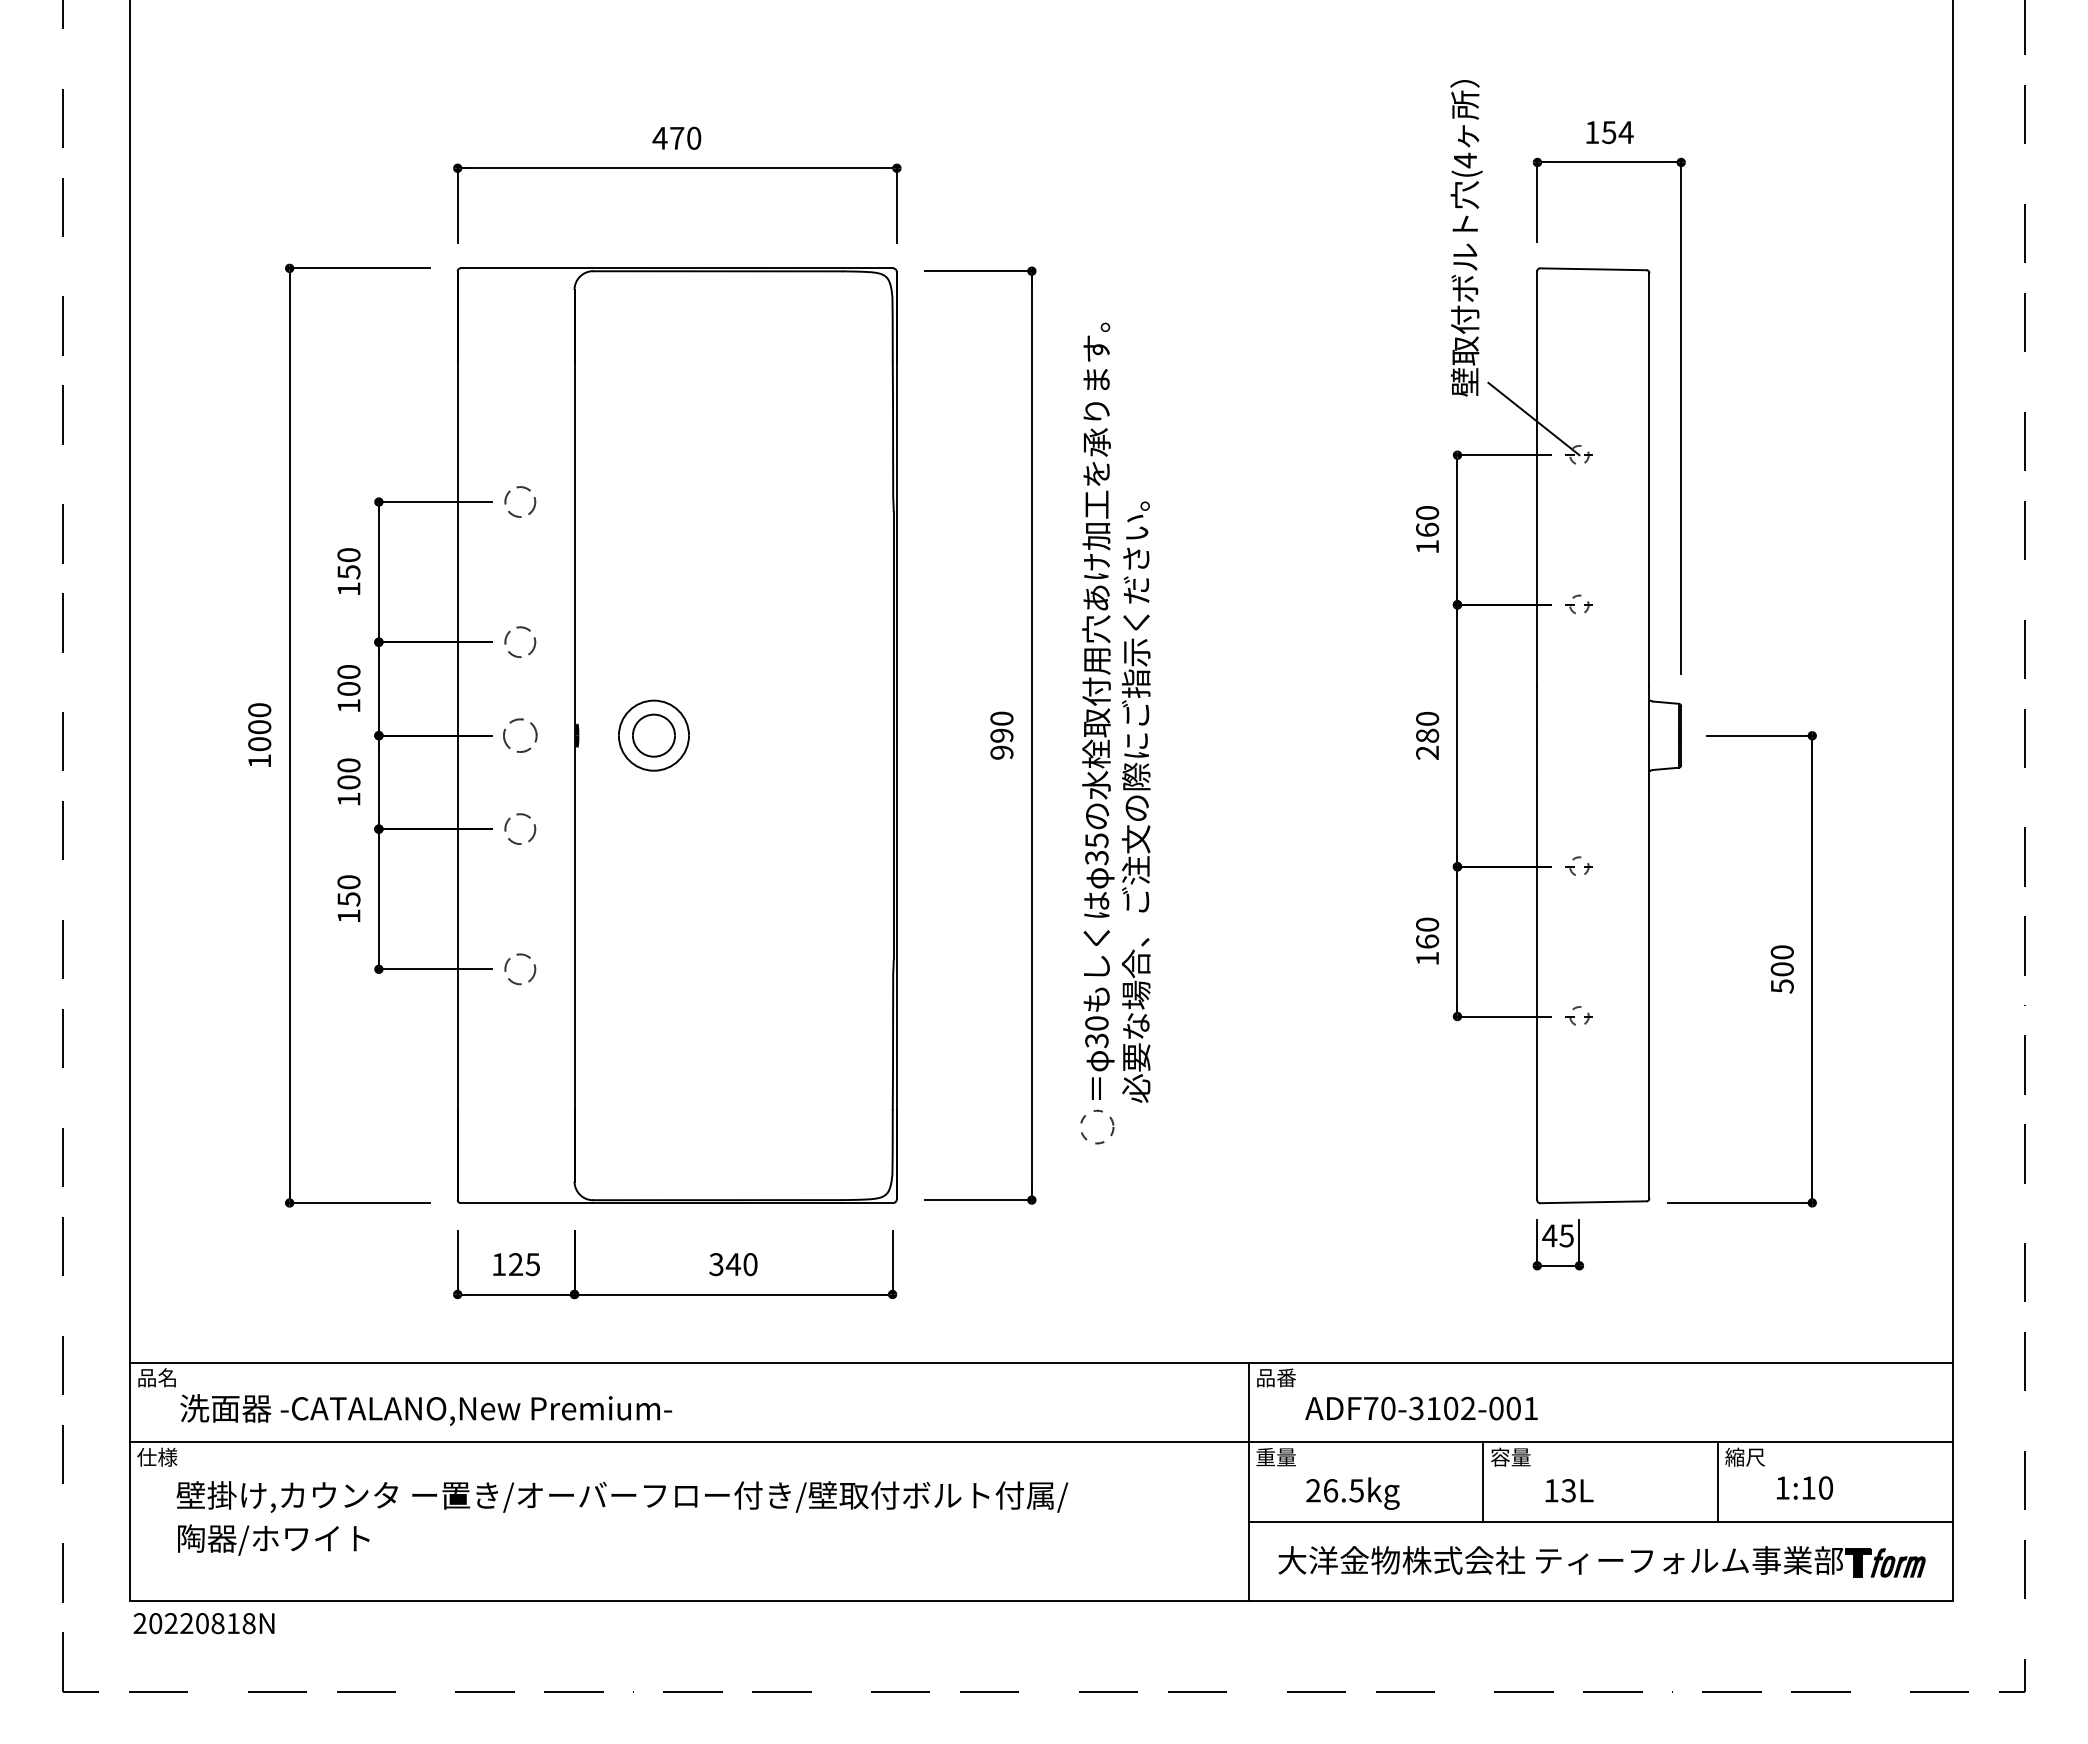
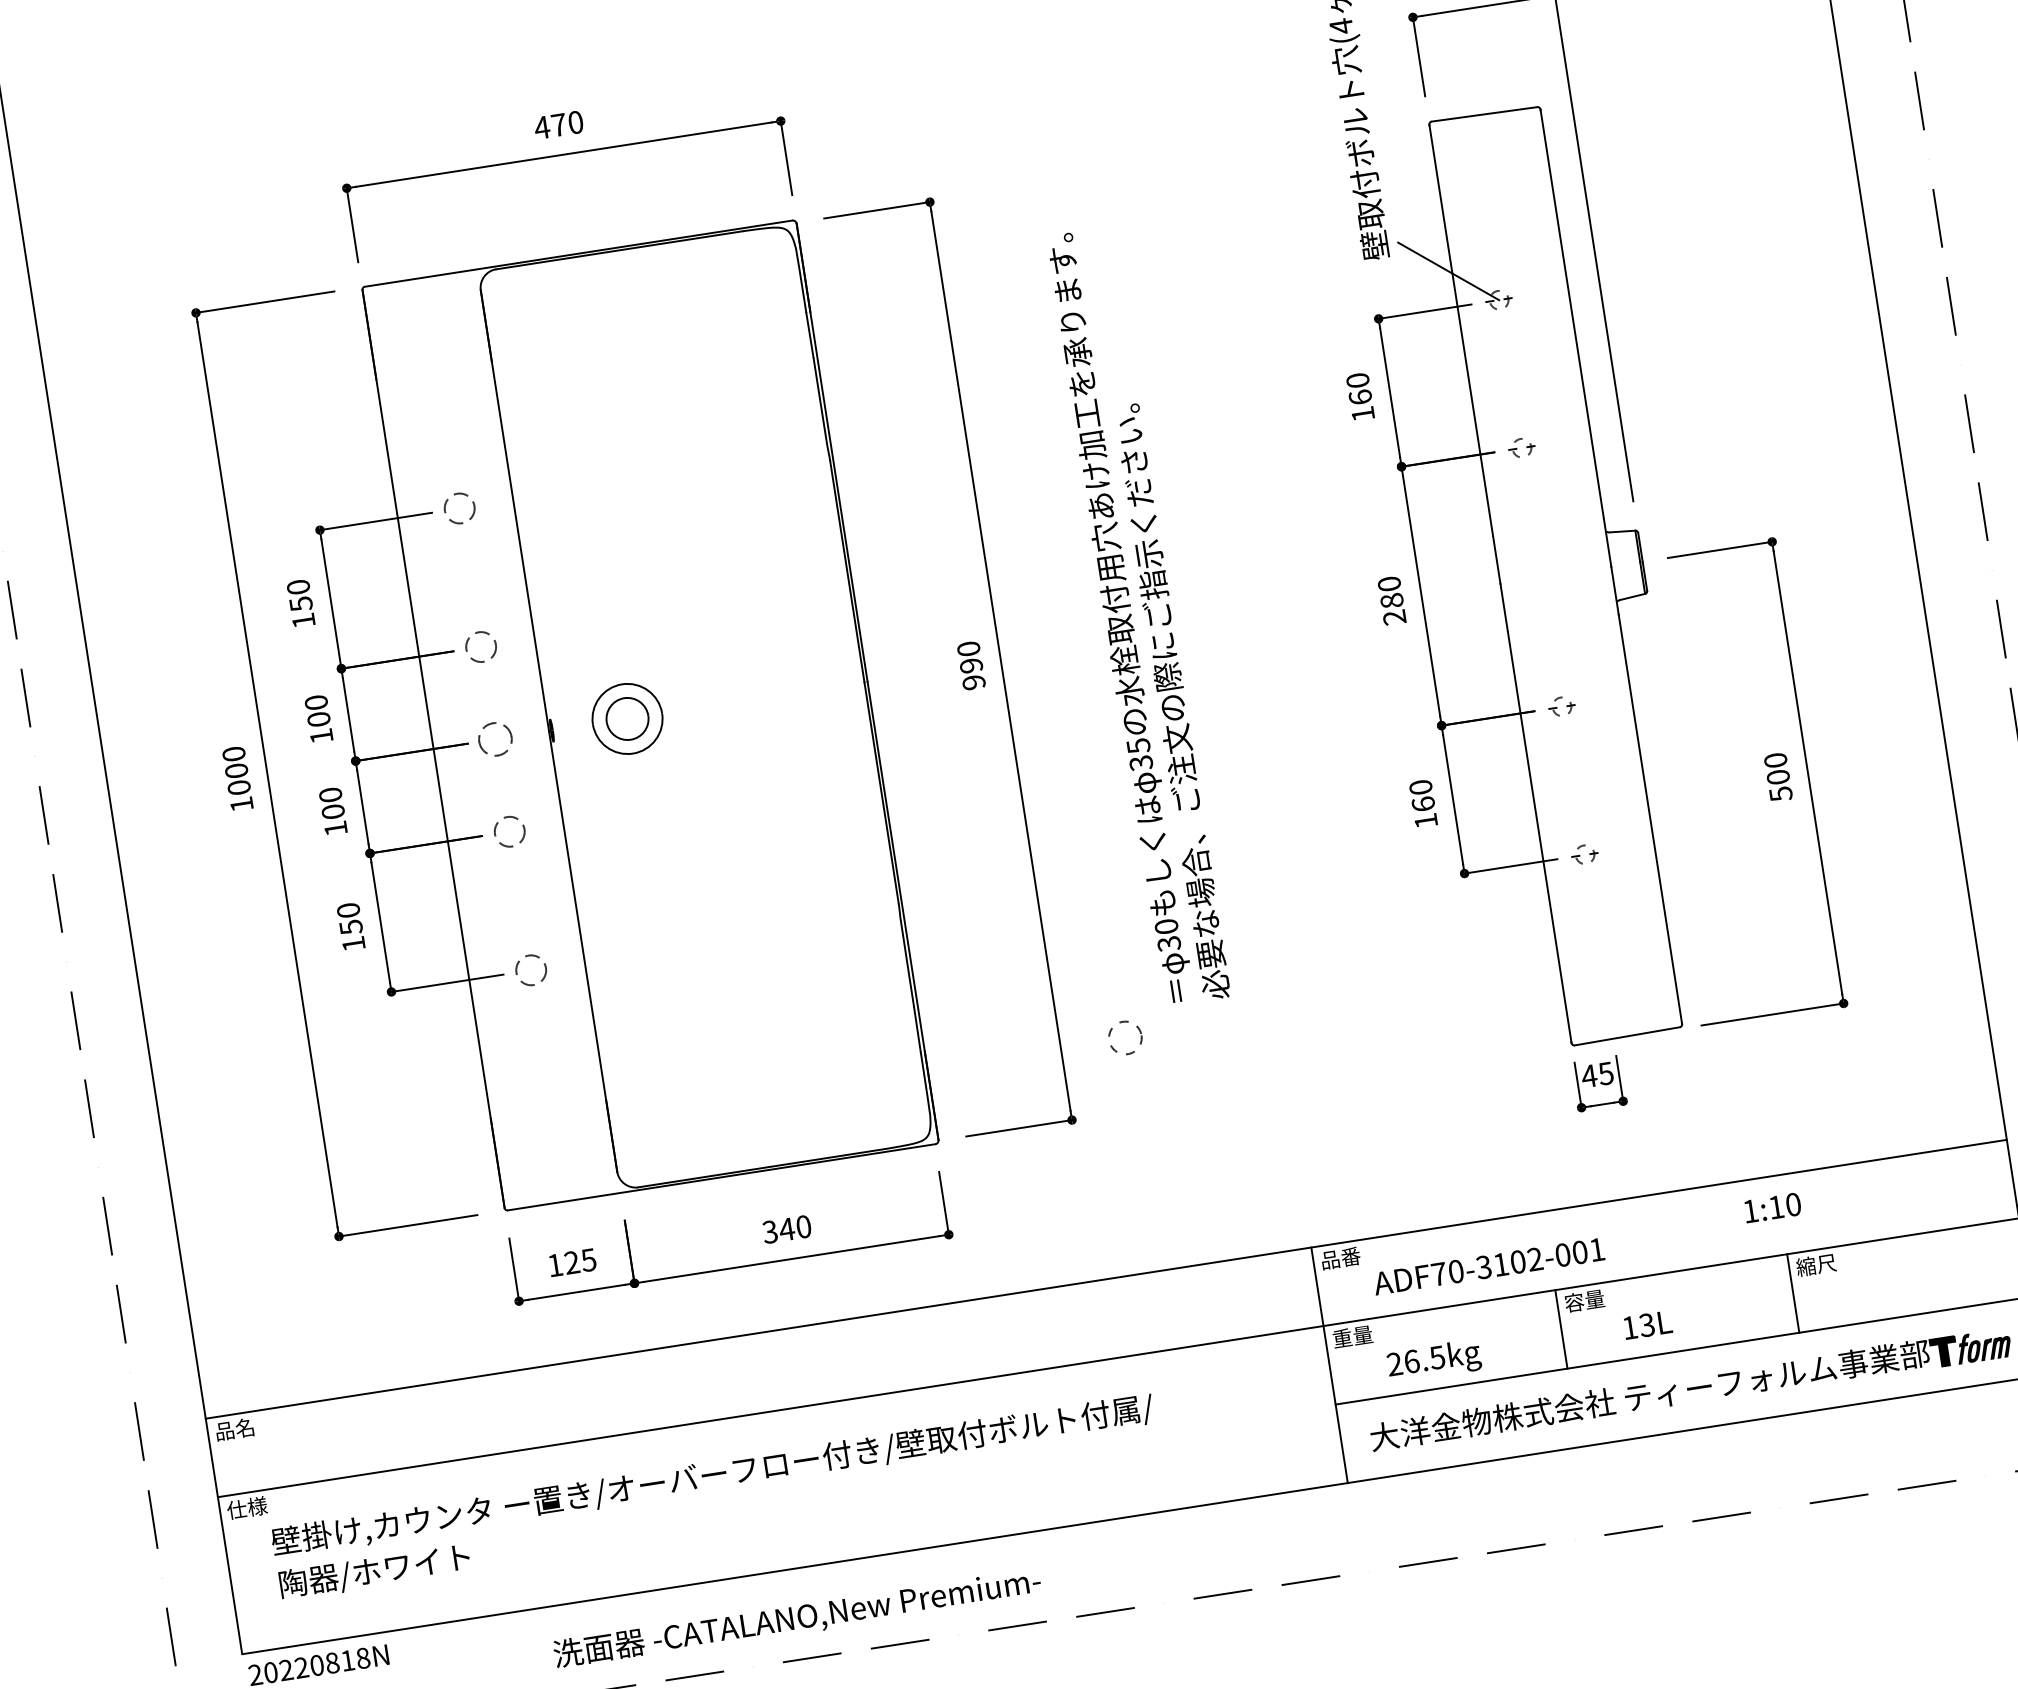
text: (1116, 712) -> (1138, 616), moved
text: (426, 1409) -> (797, 1618), moved
text: (1805, 1487) -> (1773, 1207), moved

